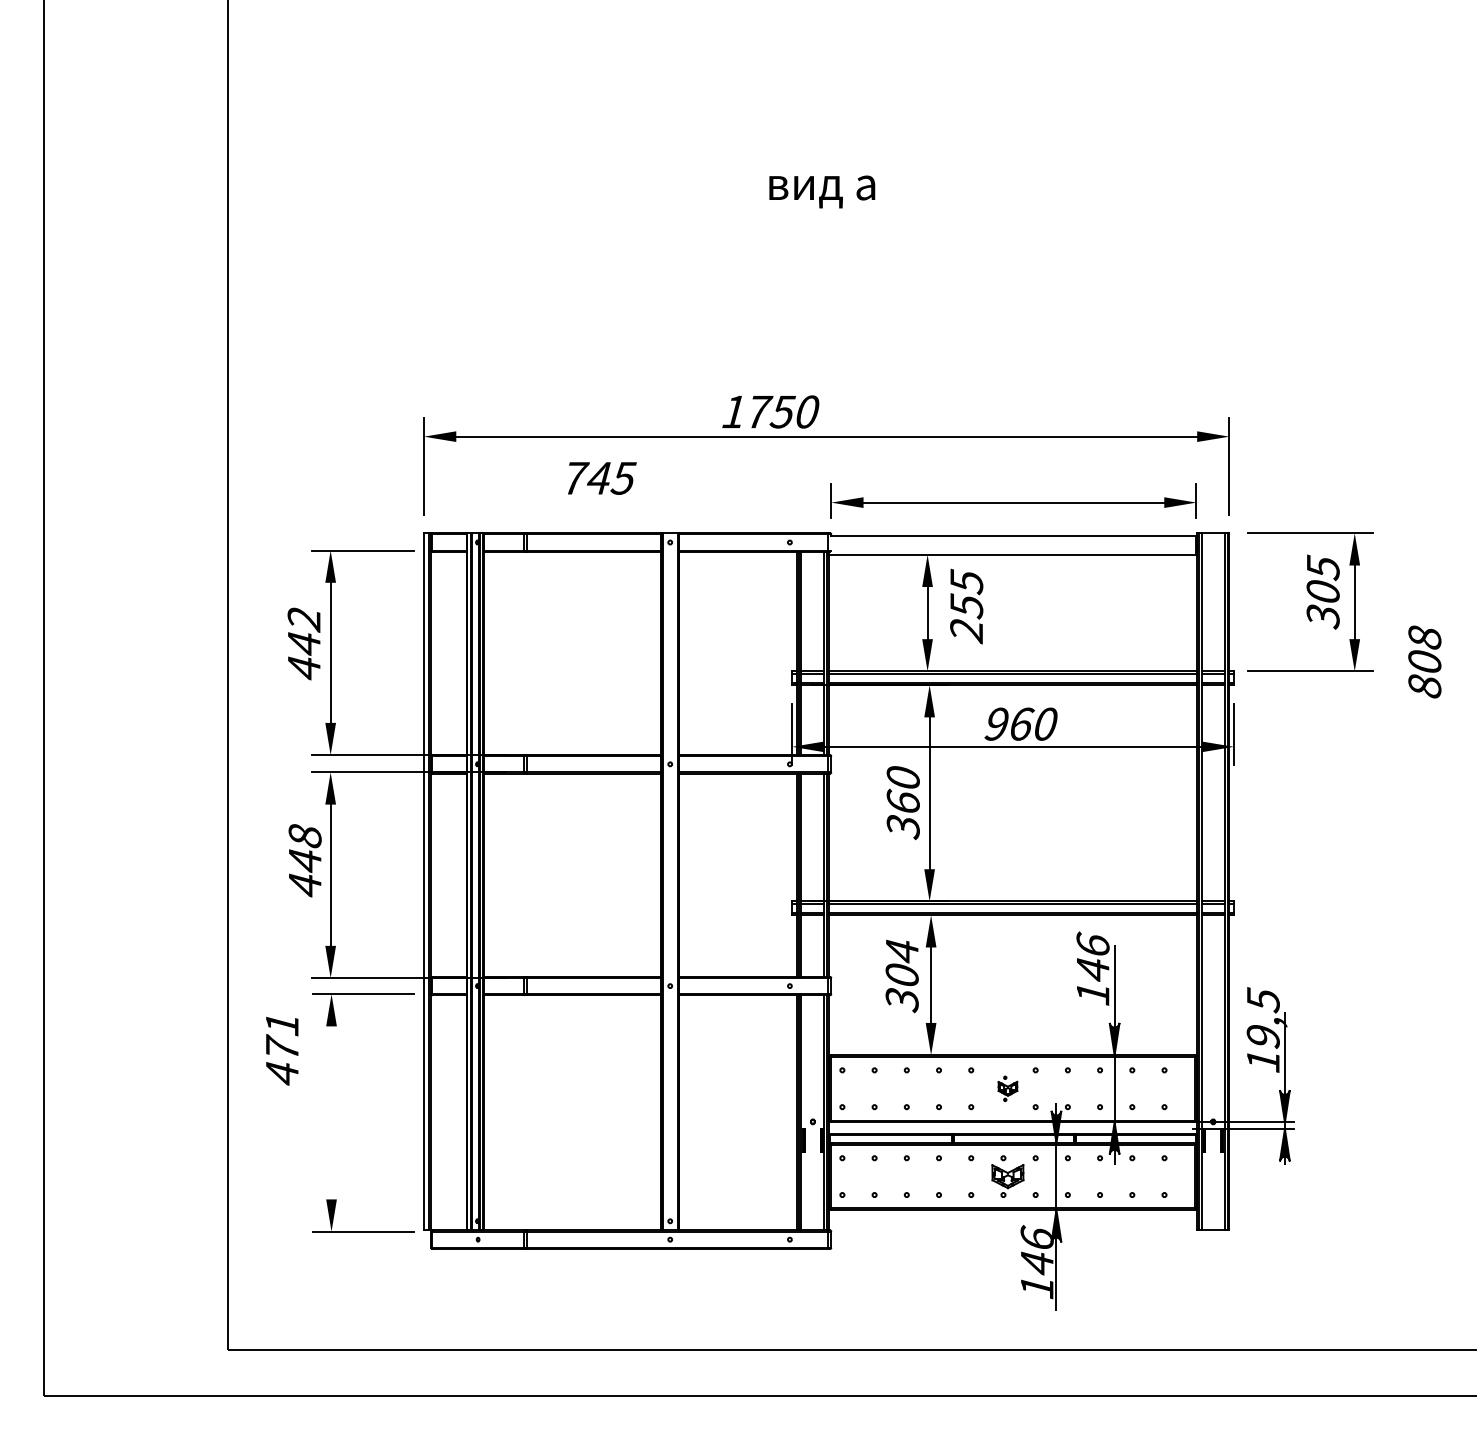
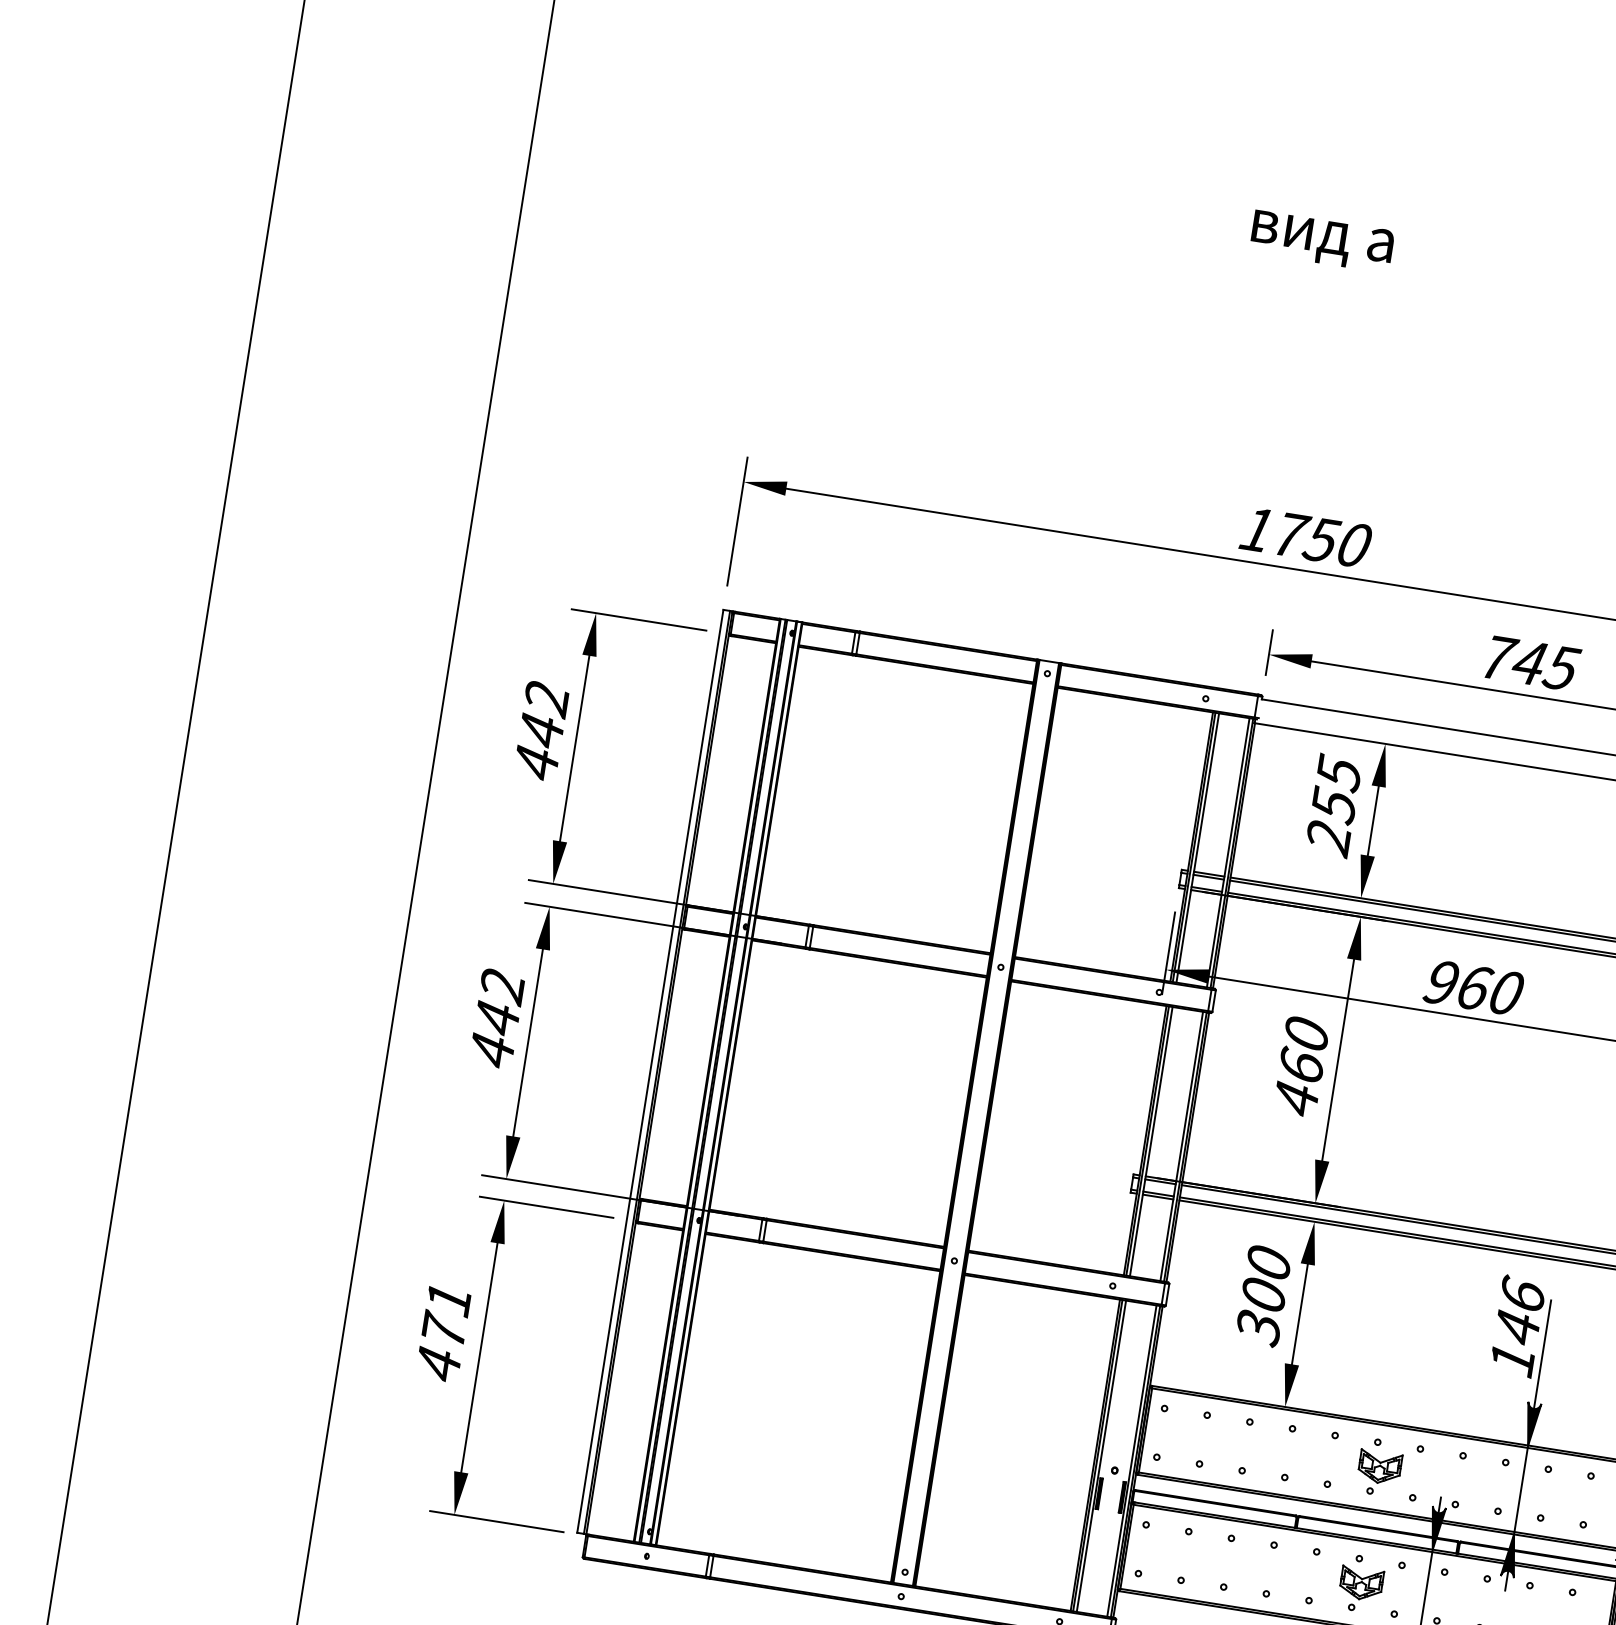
text: (770, 411) -> (1305, 536), moved
text: (602, 478) -> (1533, 663), moved
text: (966, 606) -> (1333, 805), moved
text: (902, 827) -> (1295, 1099), 360 -> 460
text: (304, 836) -> (501, 986), 448 -> 442
text: (901, 951) -> (1267, 1263), 304 -> 300
text: (282, 1050) -> (443, 1333), moved
part: (1007, 1088) -> (1379, 1467), size x1.67
line: (331, 1112) -> (479, 1357), added

